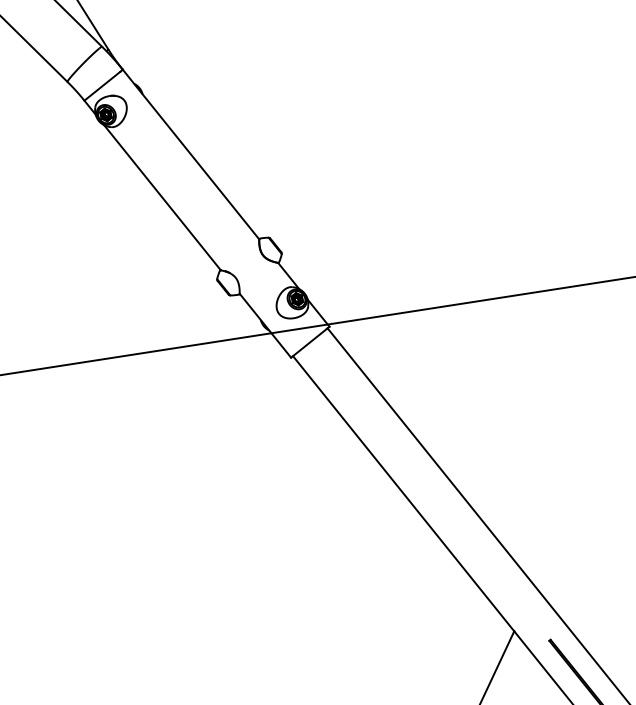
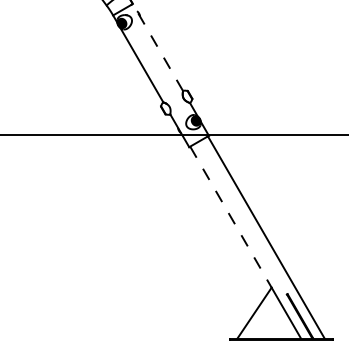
line: (190, 154) -> (157, 47), solid -> dashed
line: (404, 494) -> (231, 217), solid -> dashed

